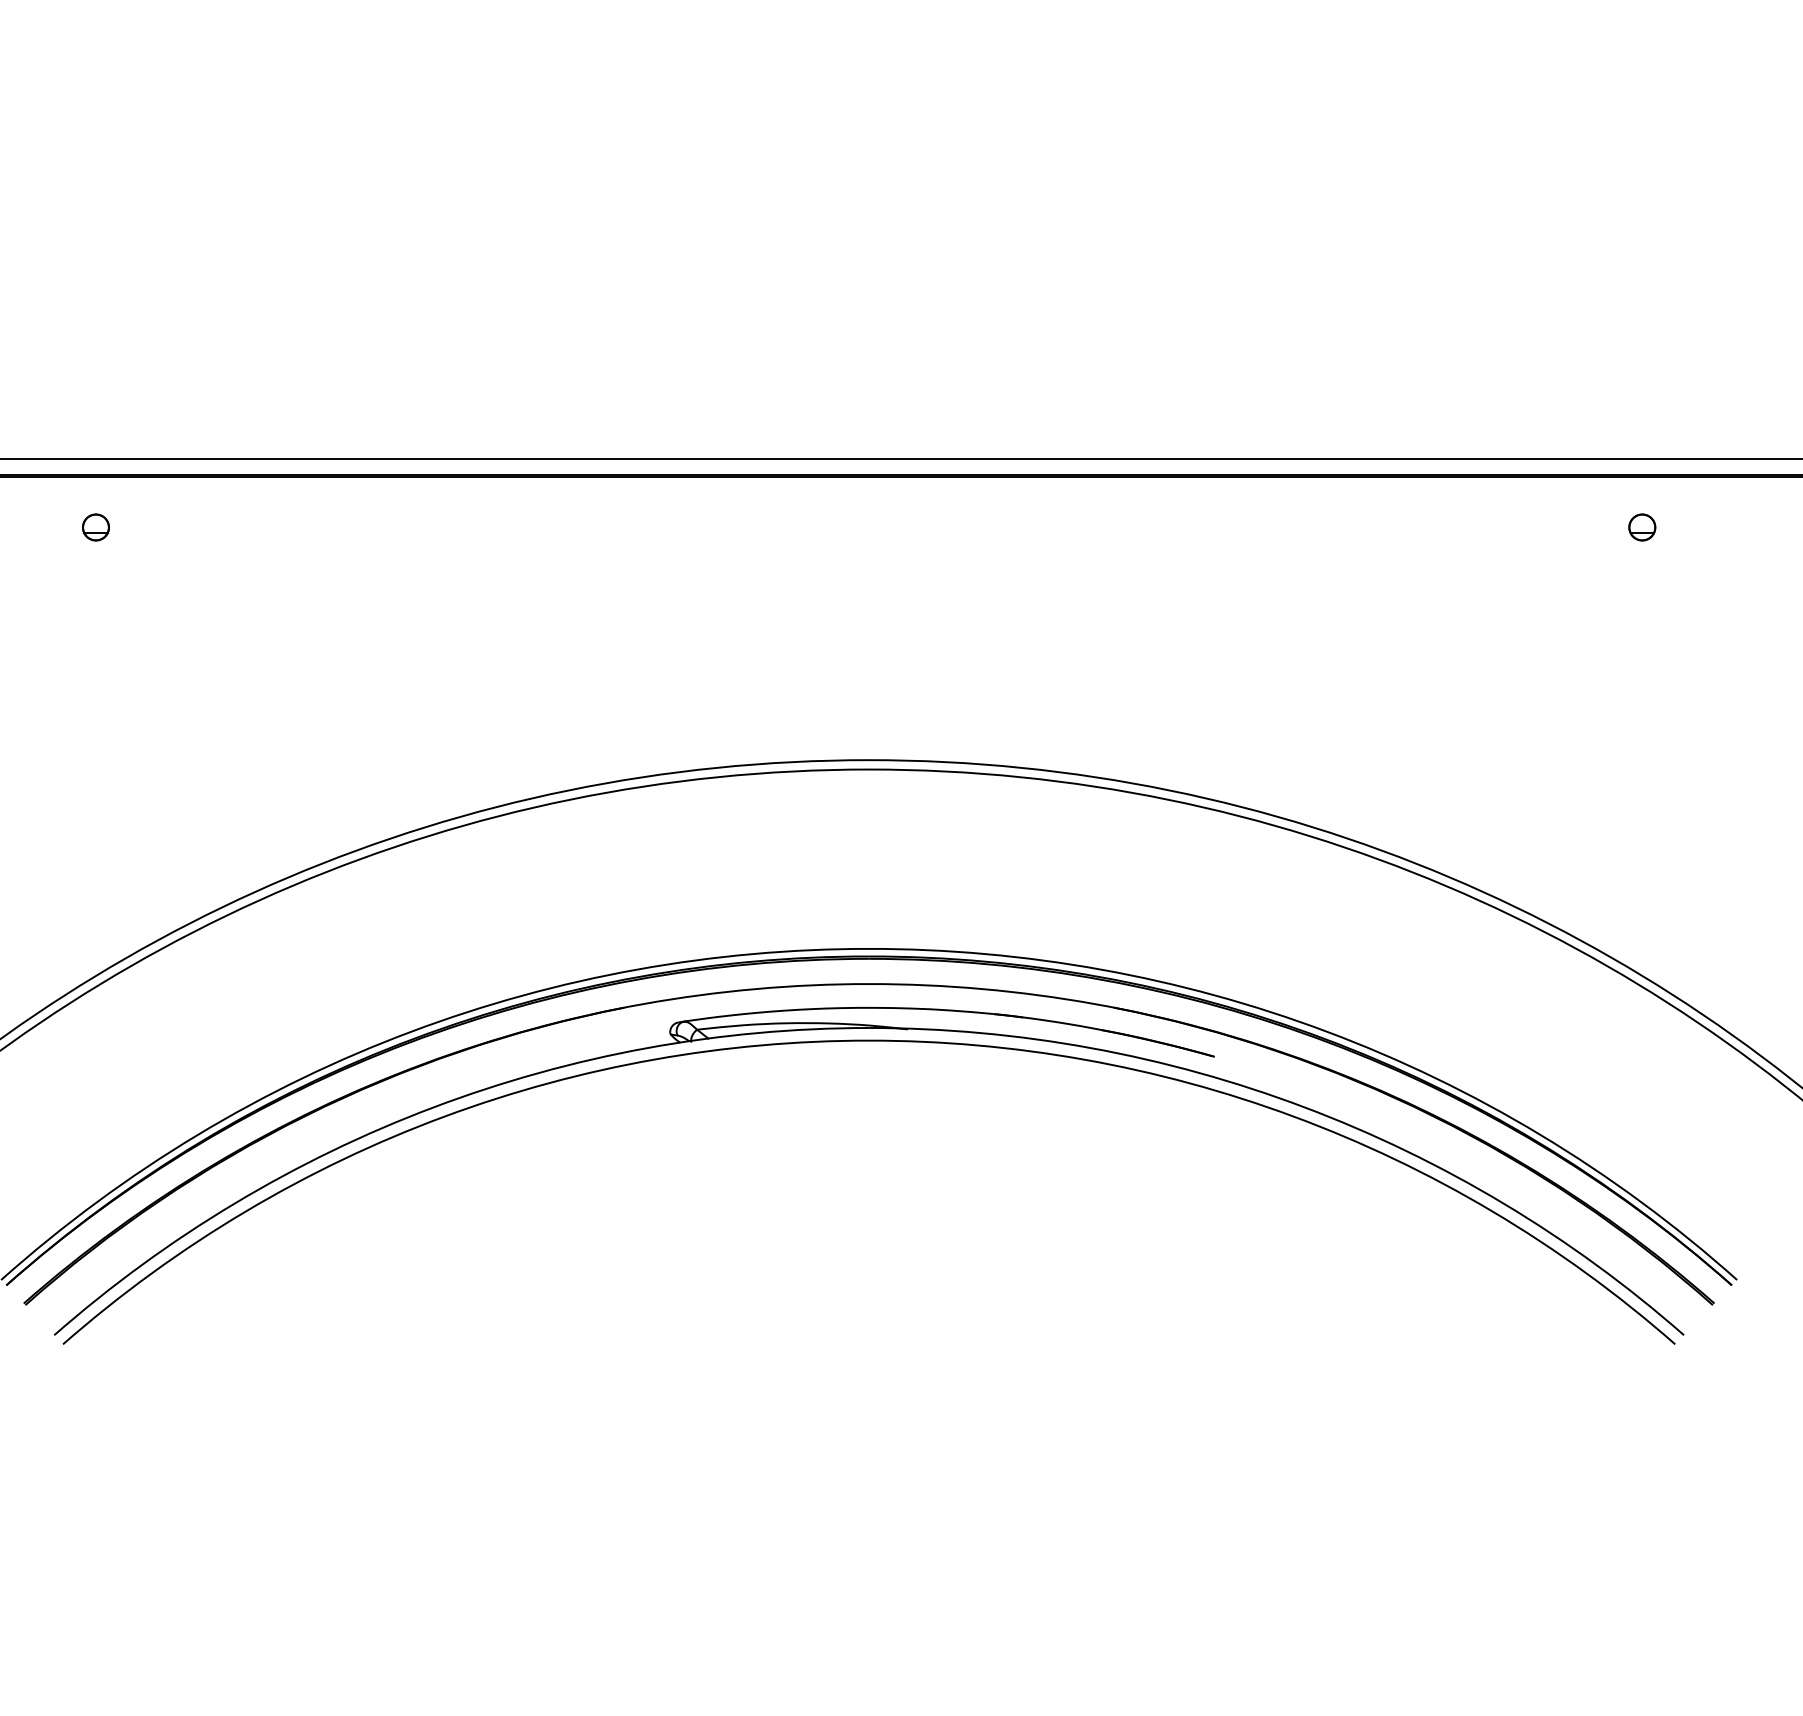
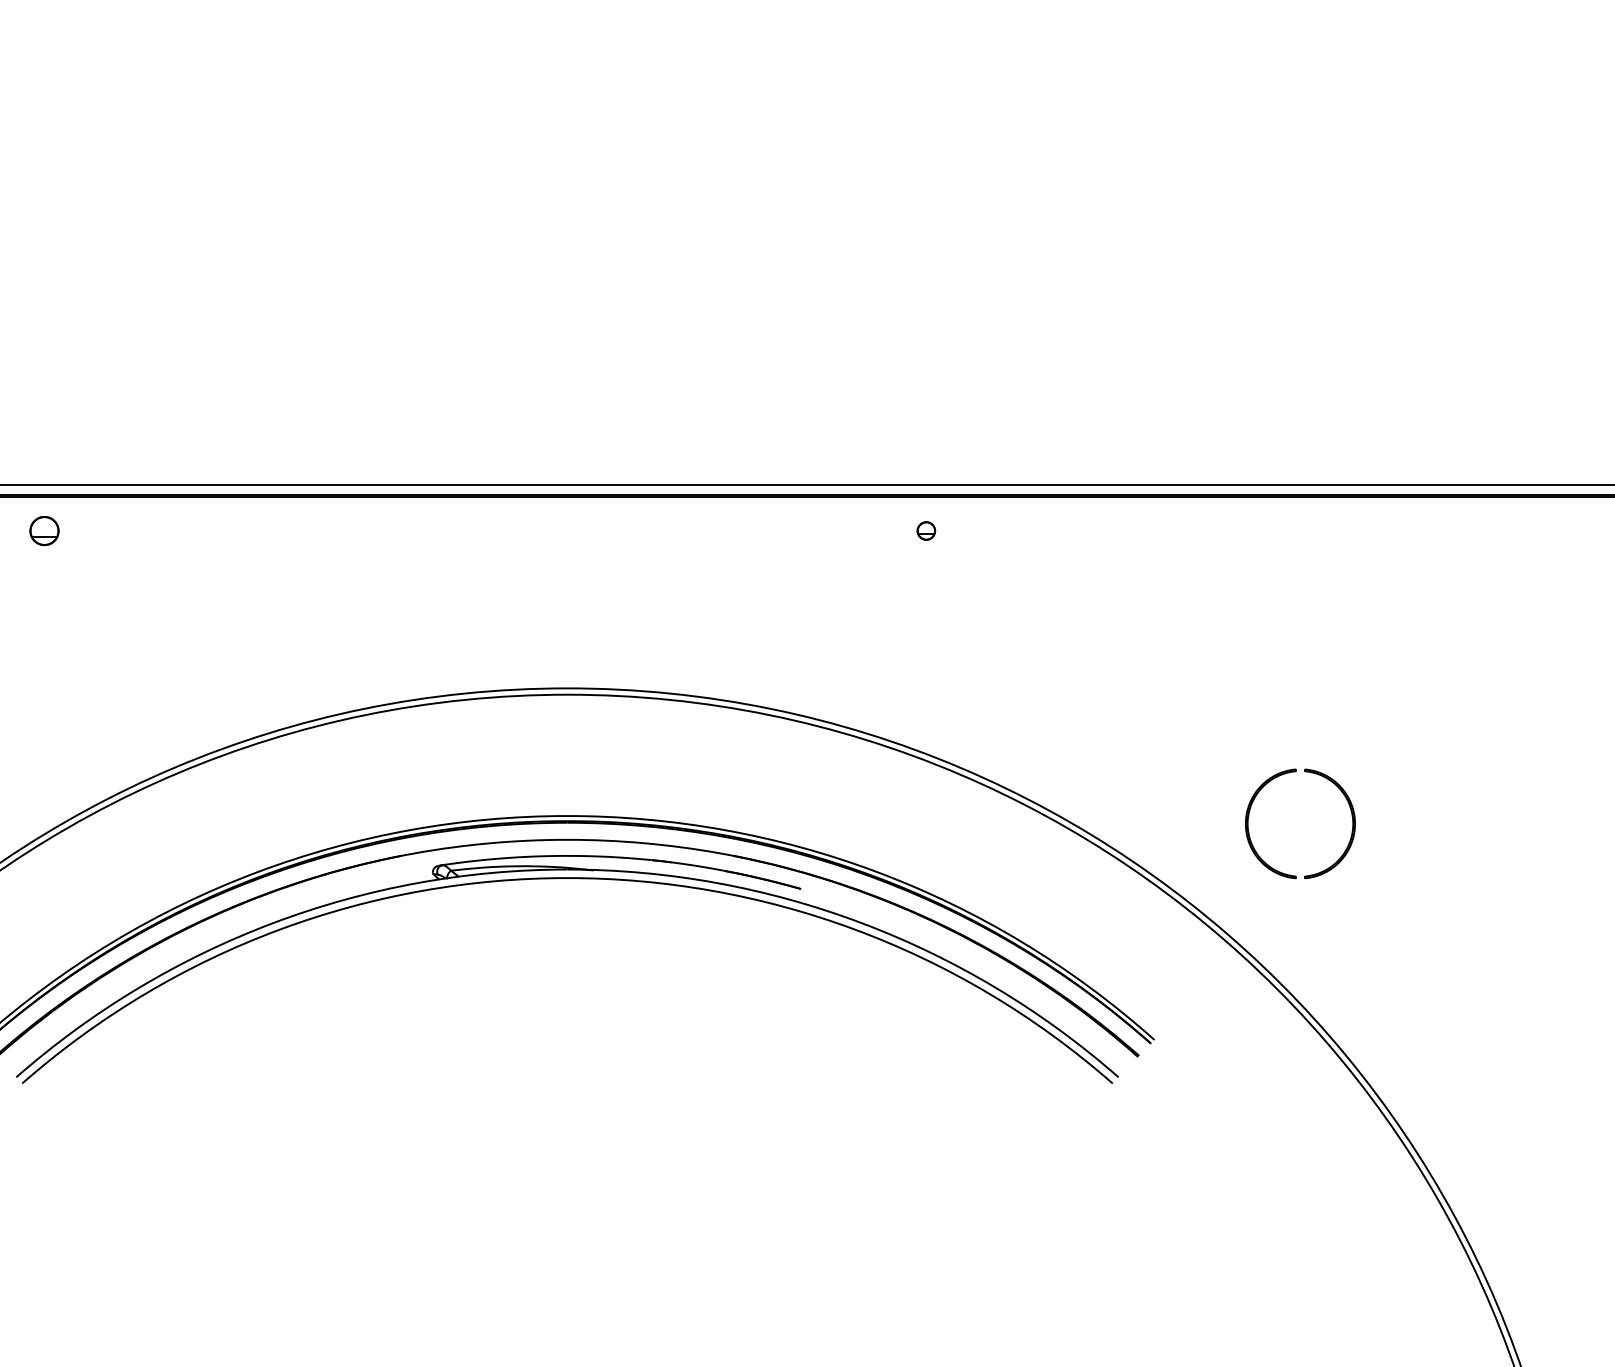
part: (95, 526) -> (44, 530), size x1.6
part: (1642, 526) -> (926, 530), moved

